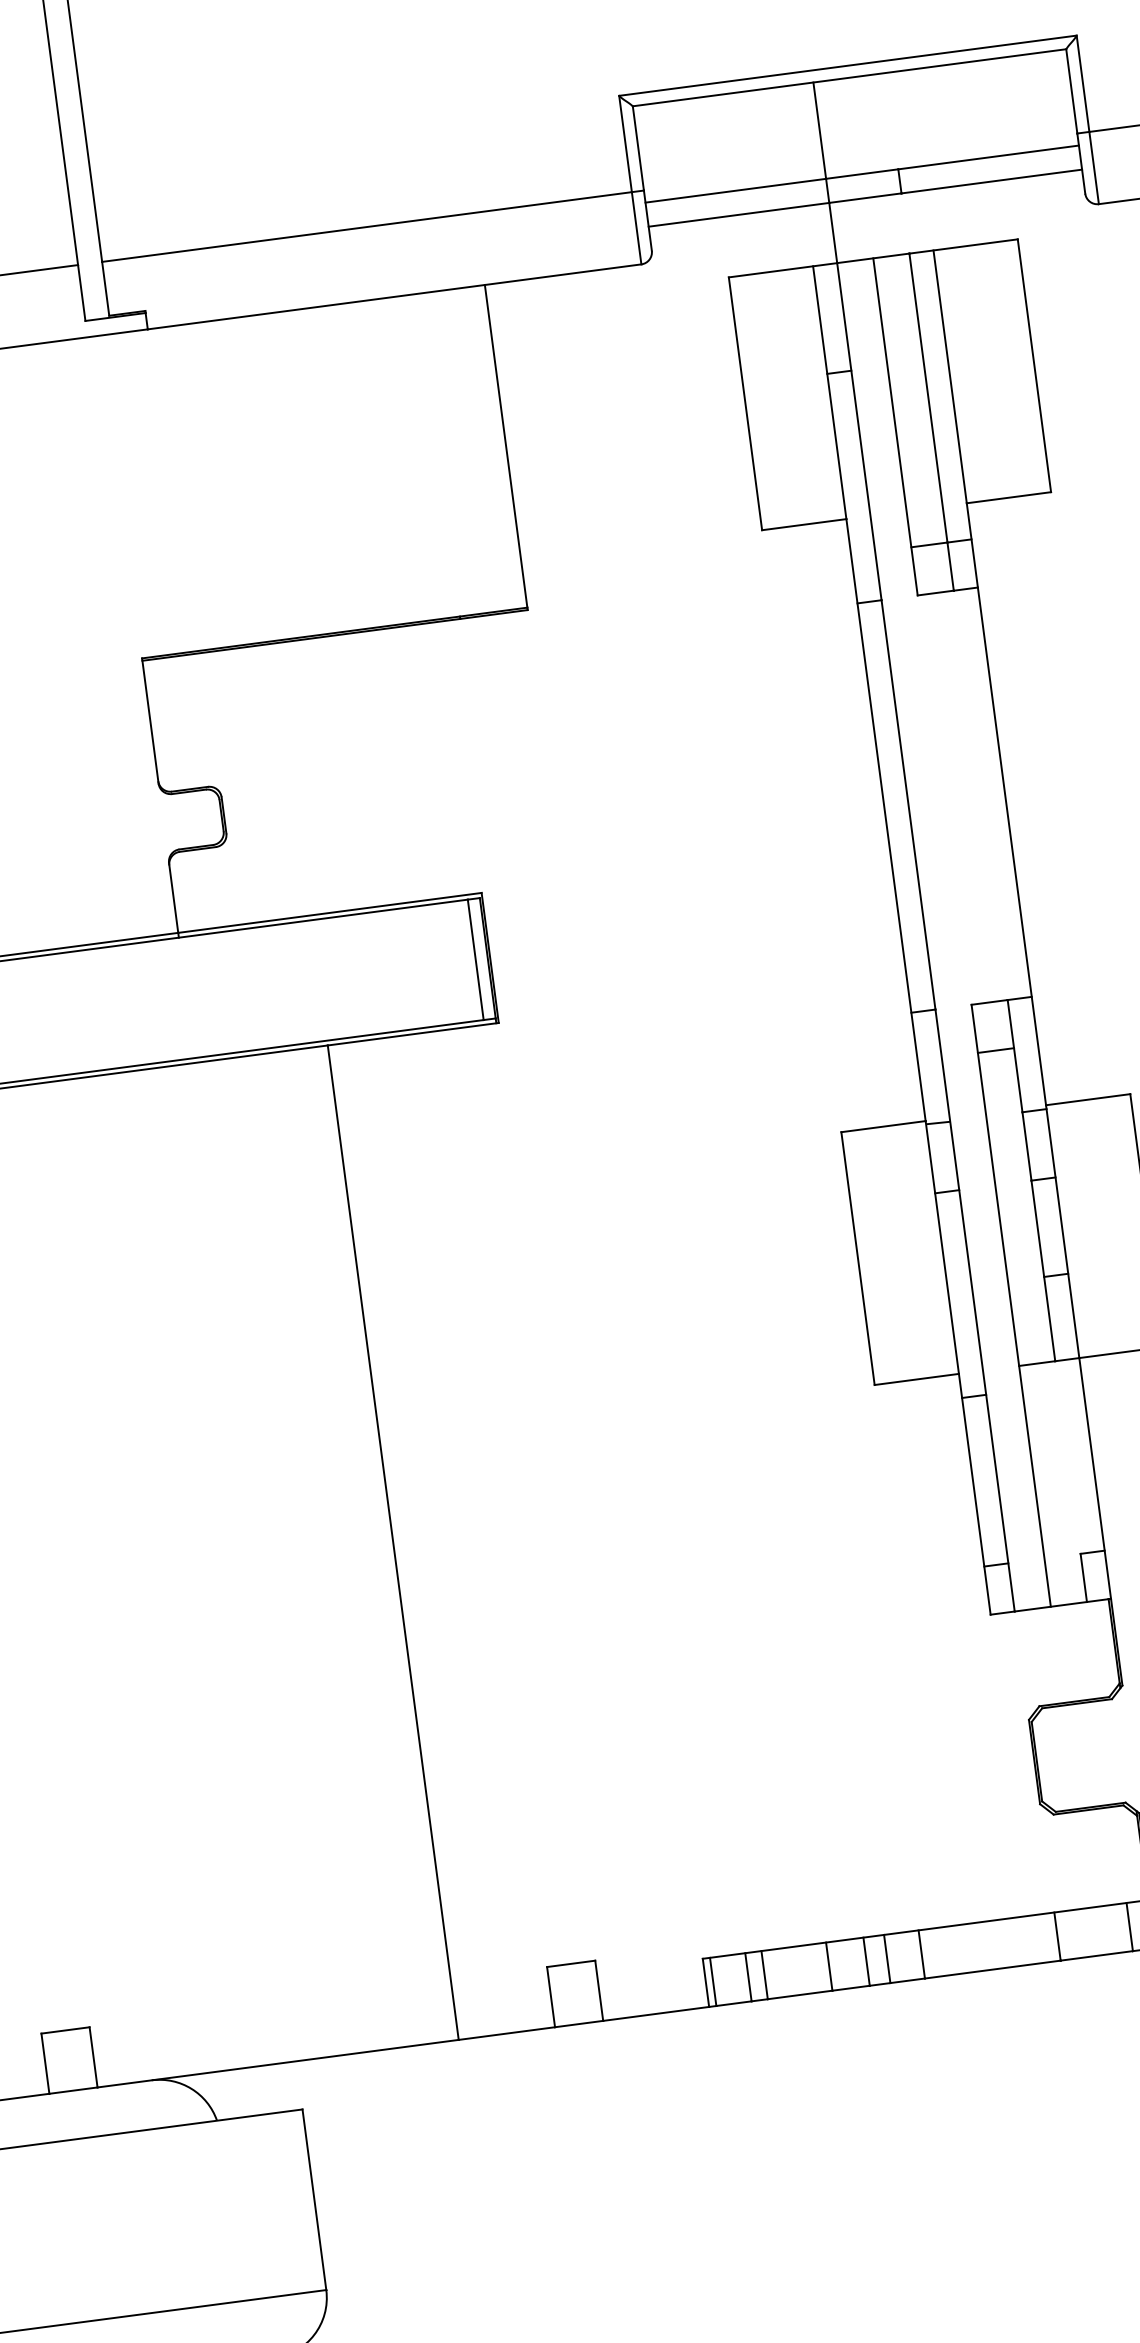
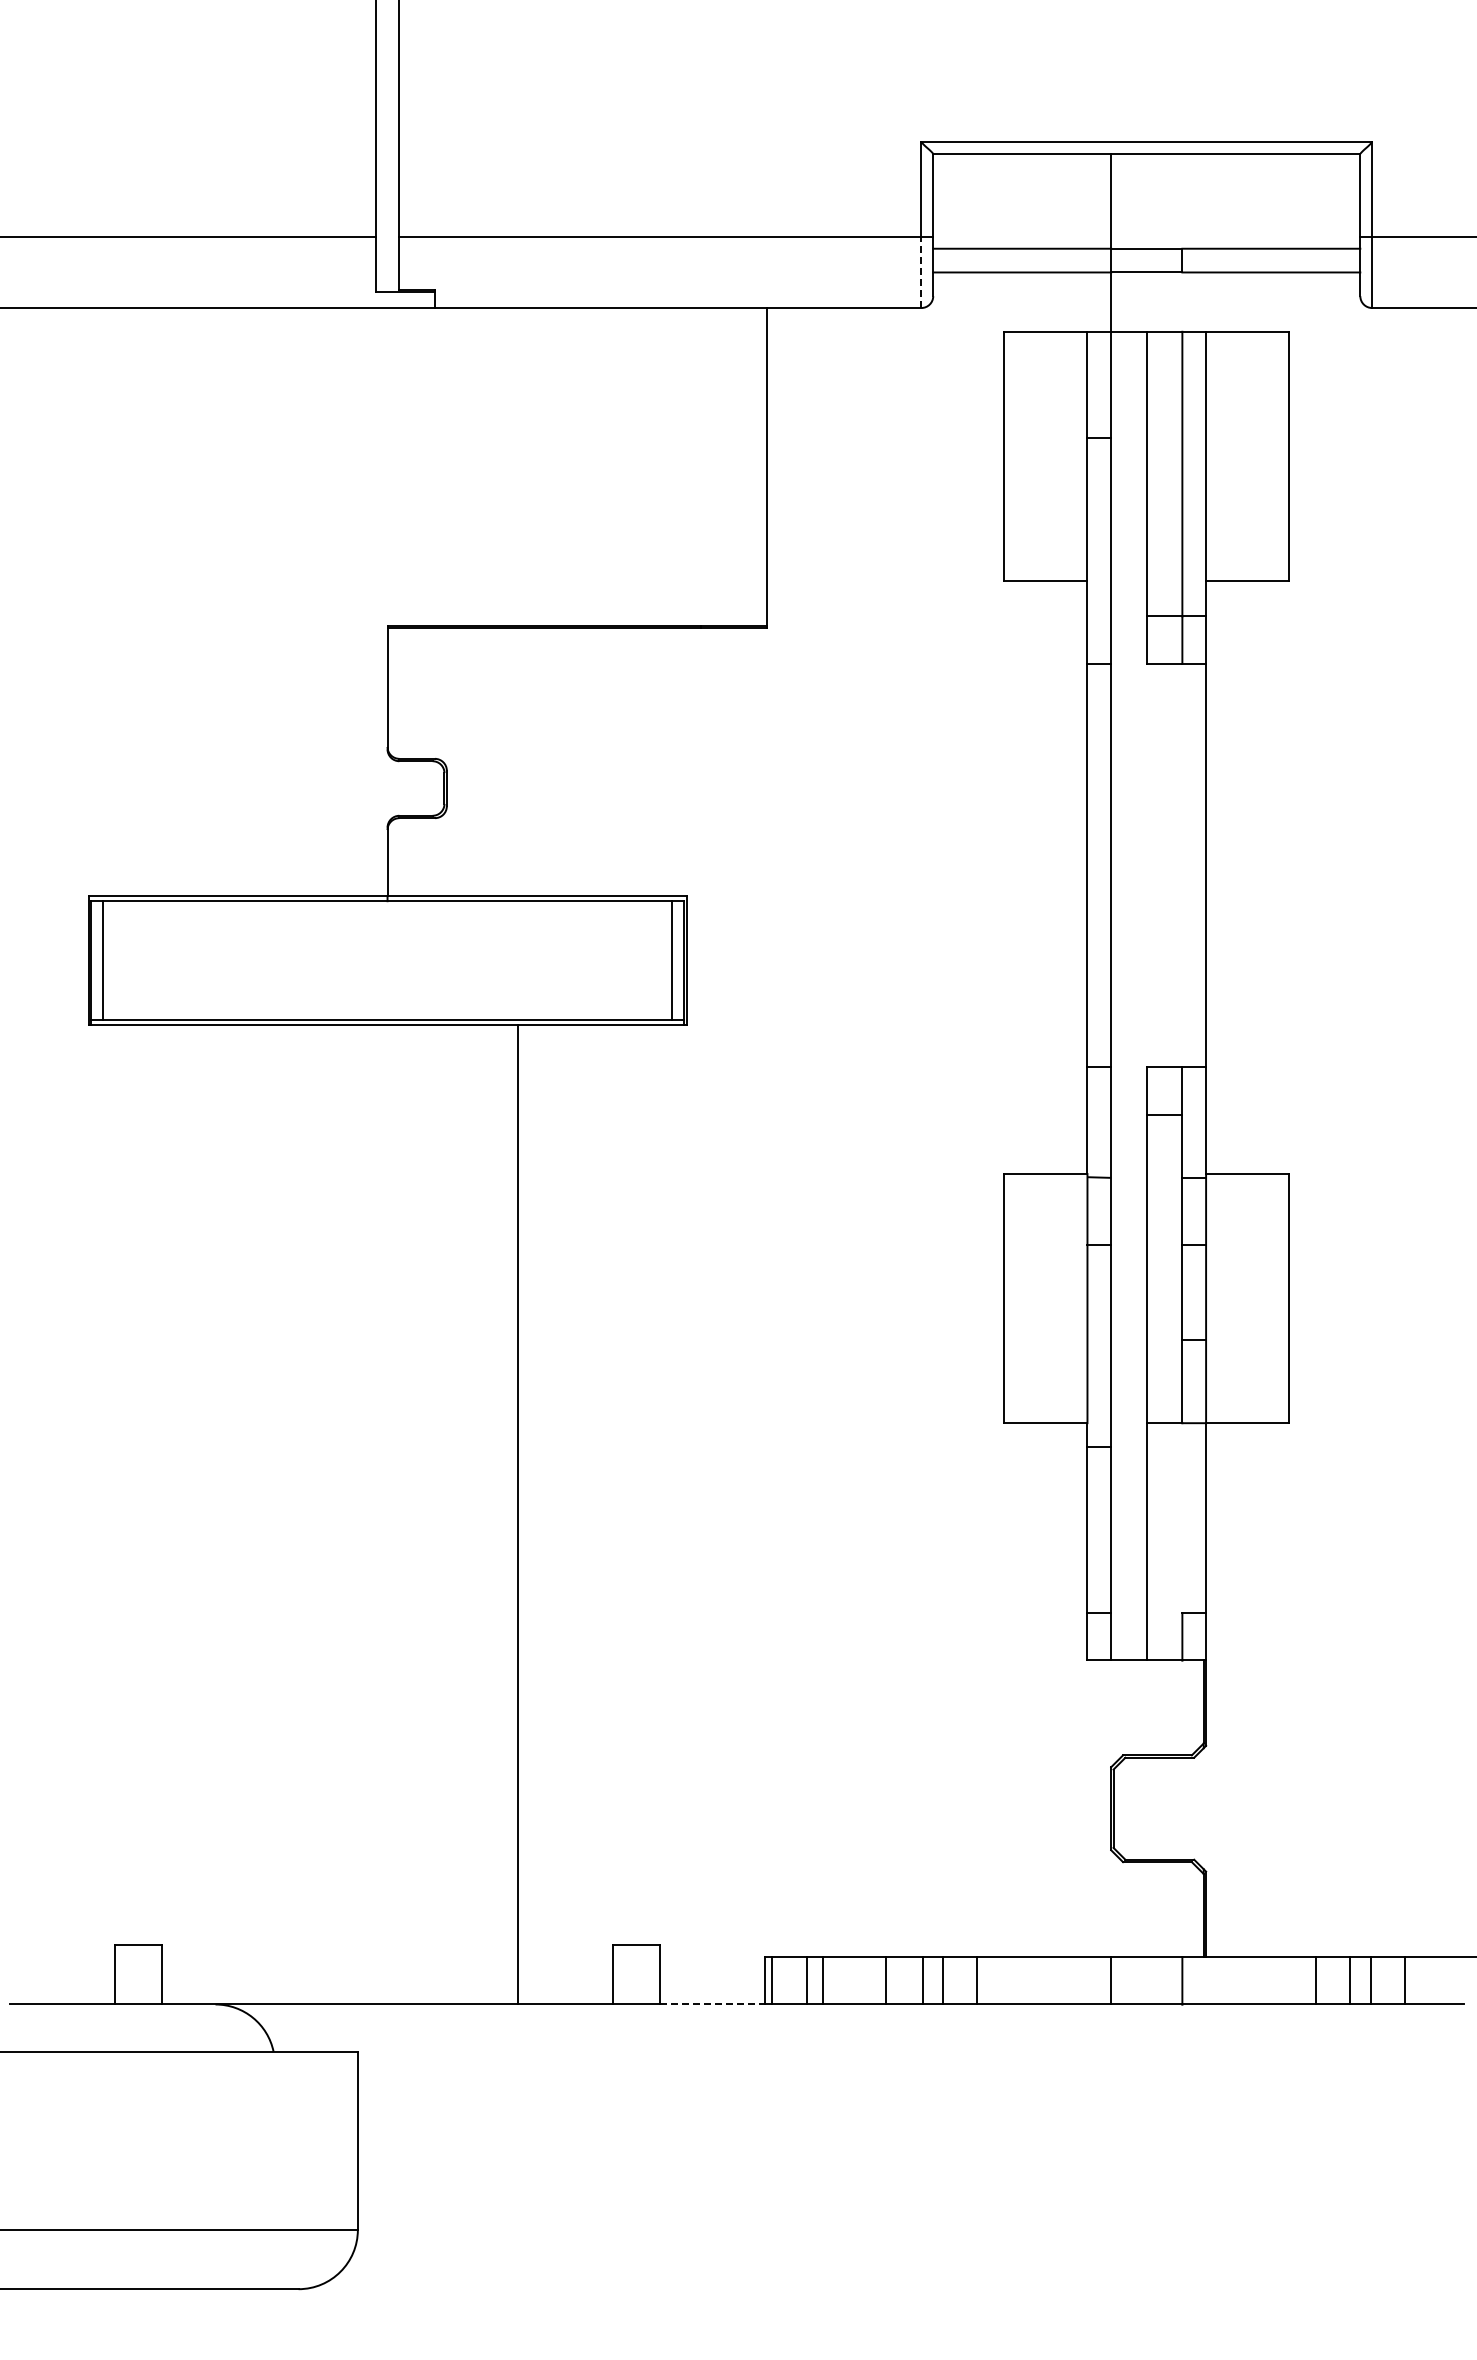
line: (636, 228) -> (921, 272), solid -> dashed
line: (657, 2013) -> (713, 2004), solid -> dashed

